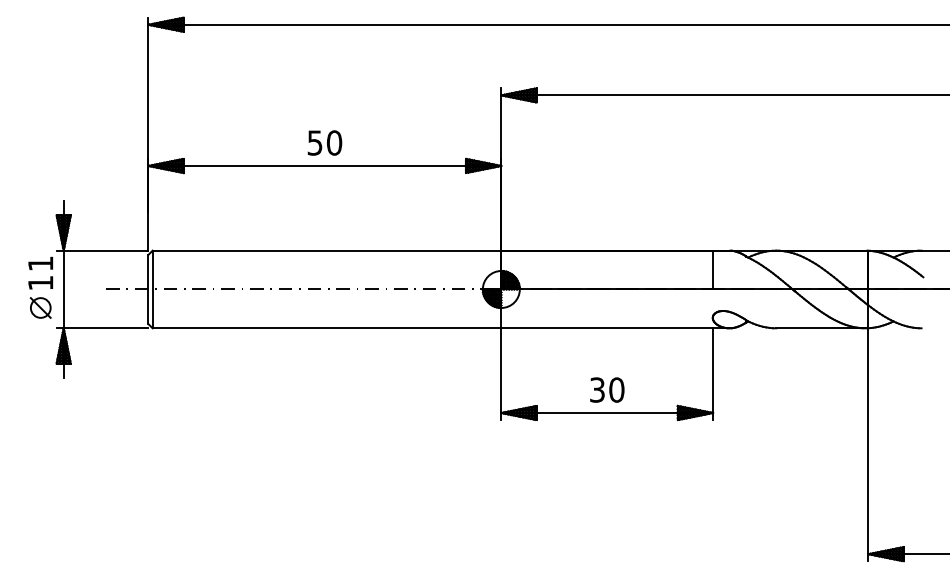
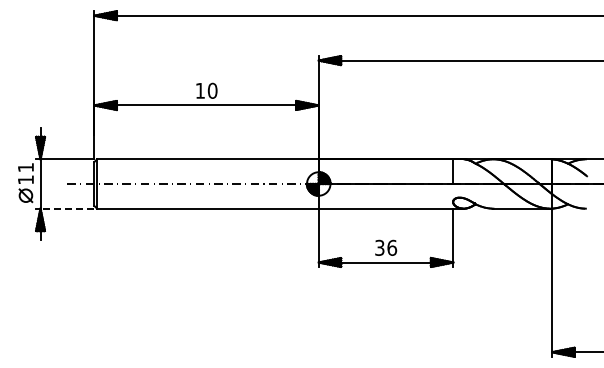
text: (313, 142) -> (199, 90), 50 -> 10
line: (106, 328) -> (67, 208), solid -> dashed
text: (617, 389) -> (392, 247), 30 -> 36

